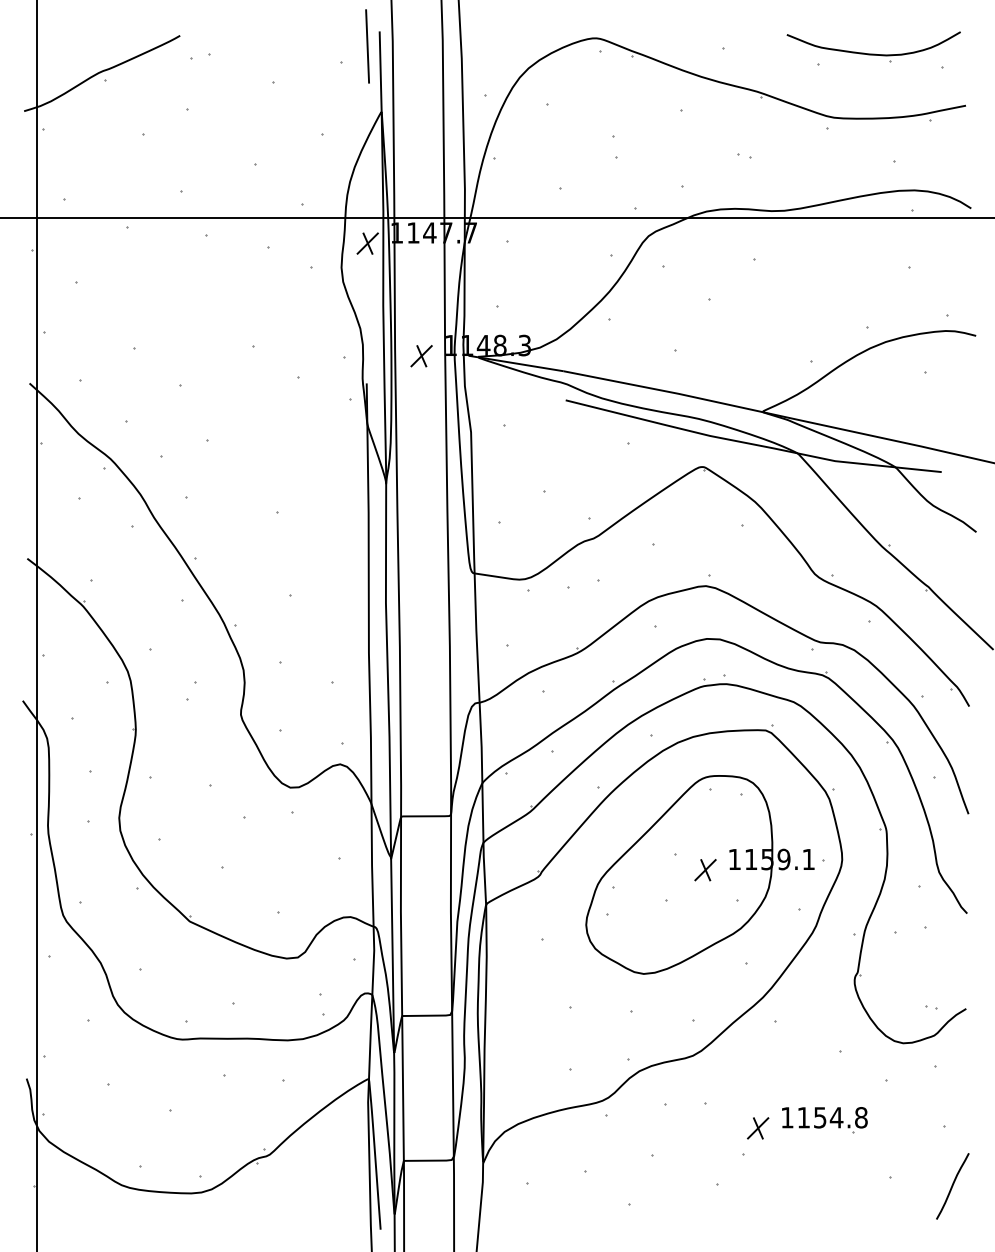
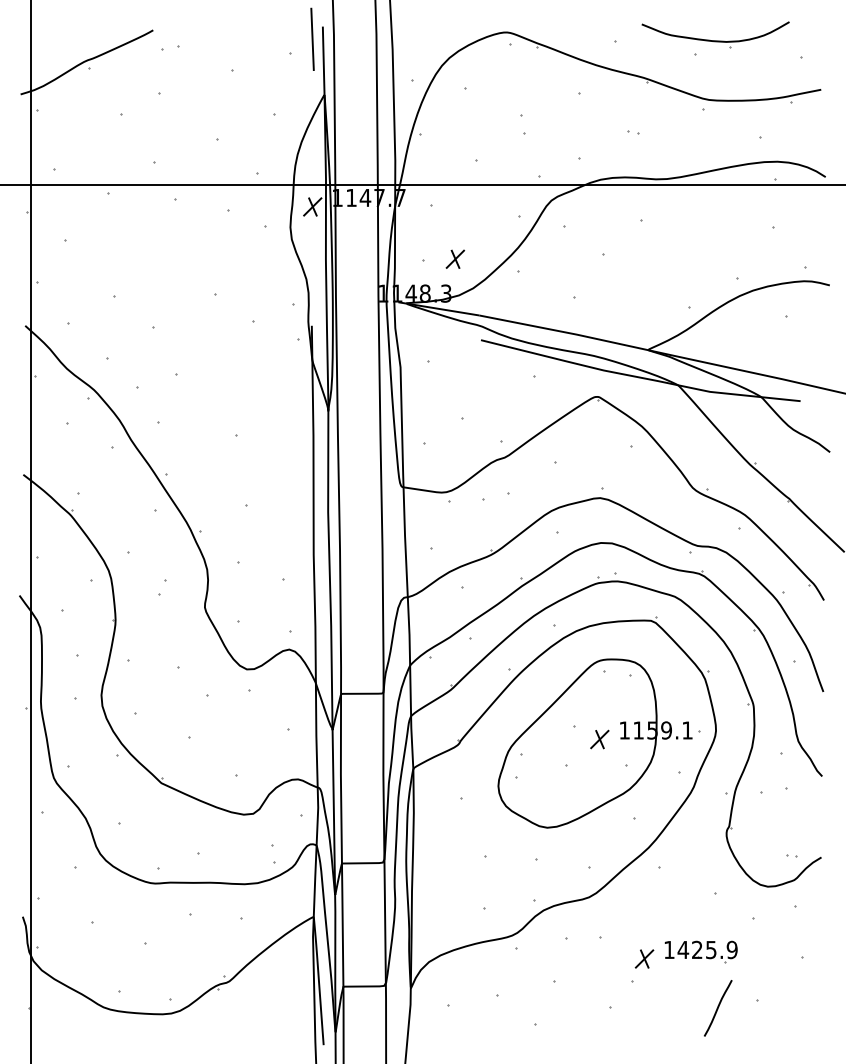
part: (873, 53) -> (715, 40), moved
part: (421, 356) -> (455, 259), moved
text: (832, 1117) -> (707, 949), 1154.8 -> 1425.9
curve: (952, 1186) -> (717, 1008), moved

